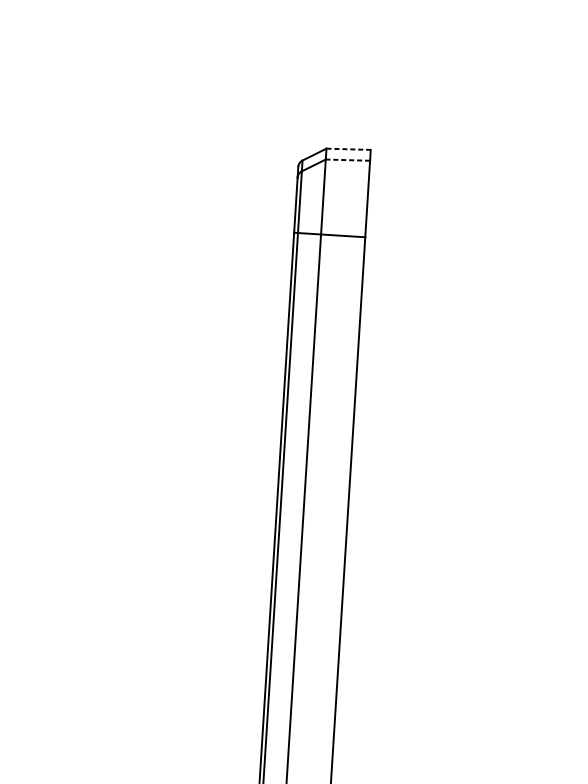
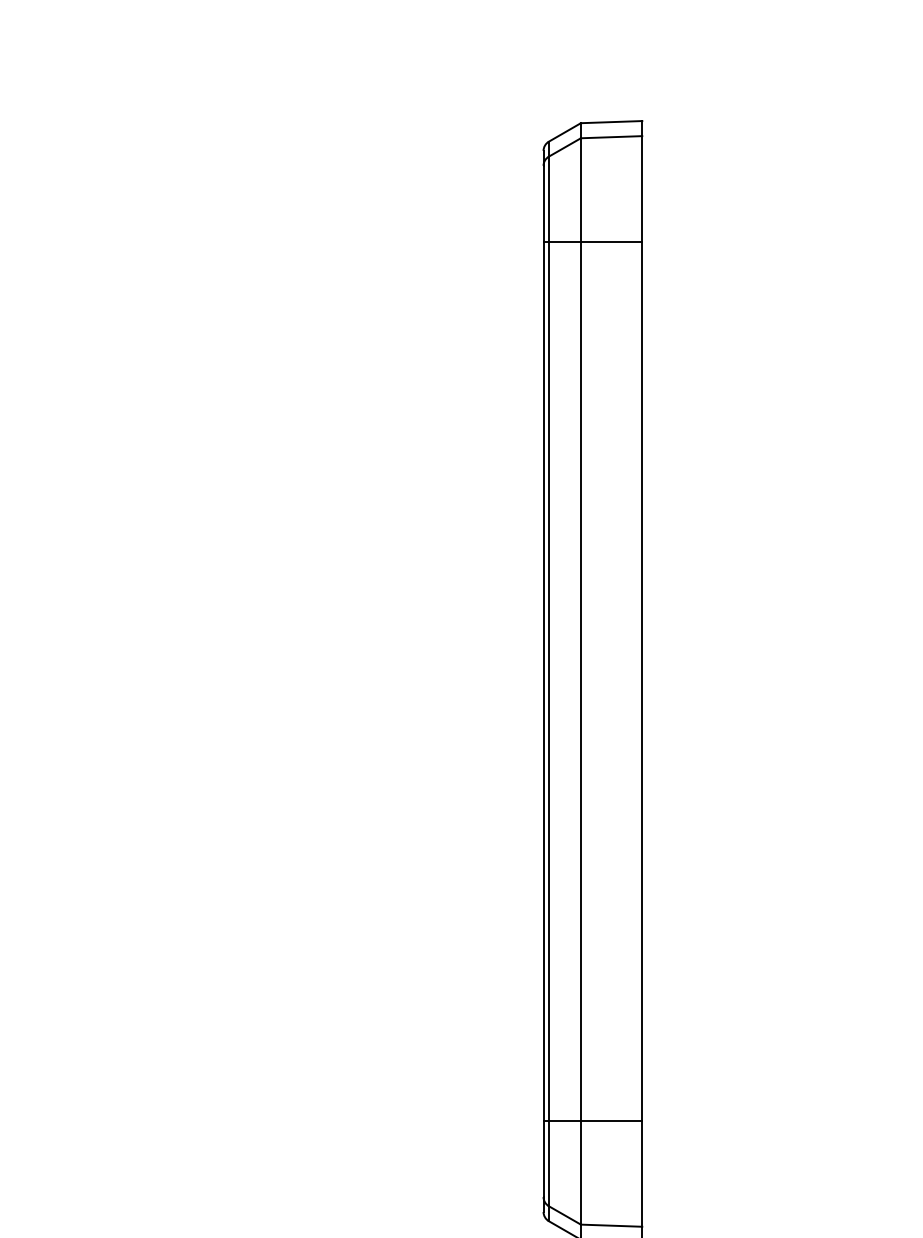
line: (348, 149) -> (611, 122), dashed -> solid
line: (347, 160) -> (611, 137), dashed -> solid

